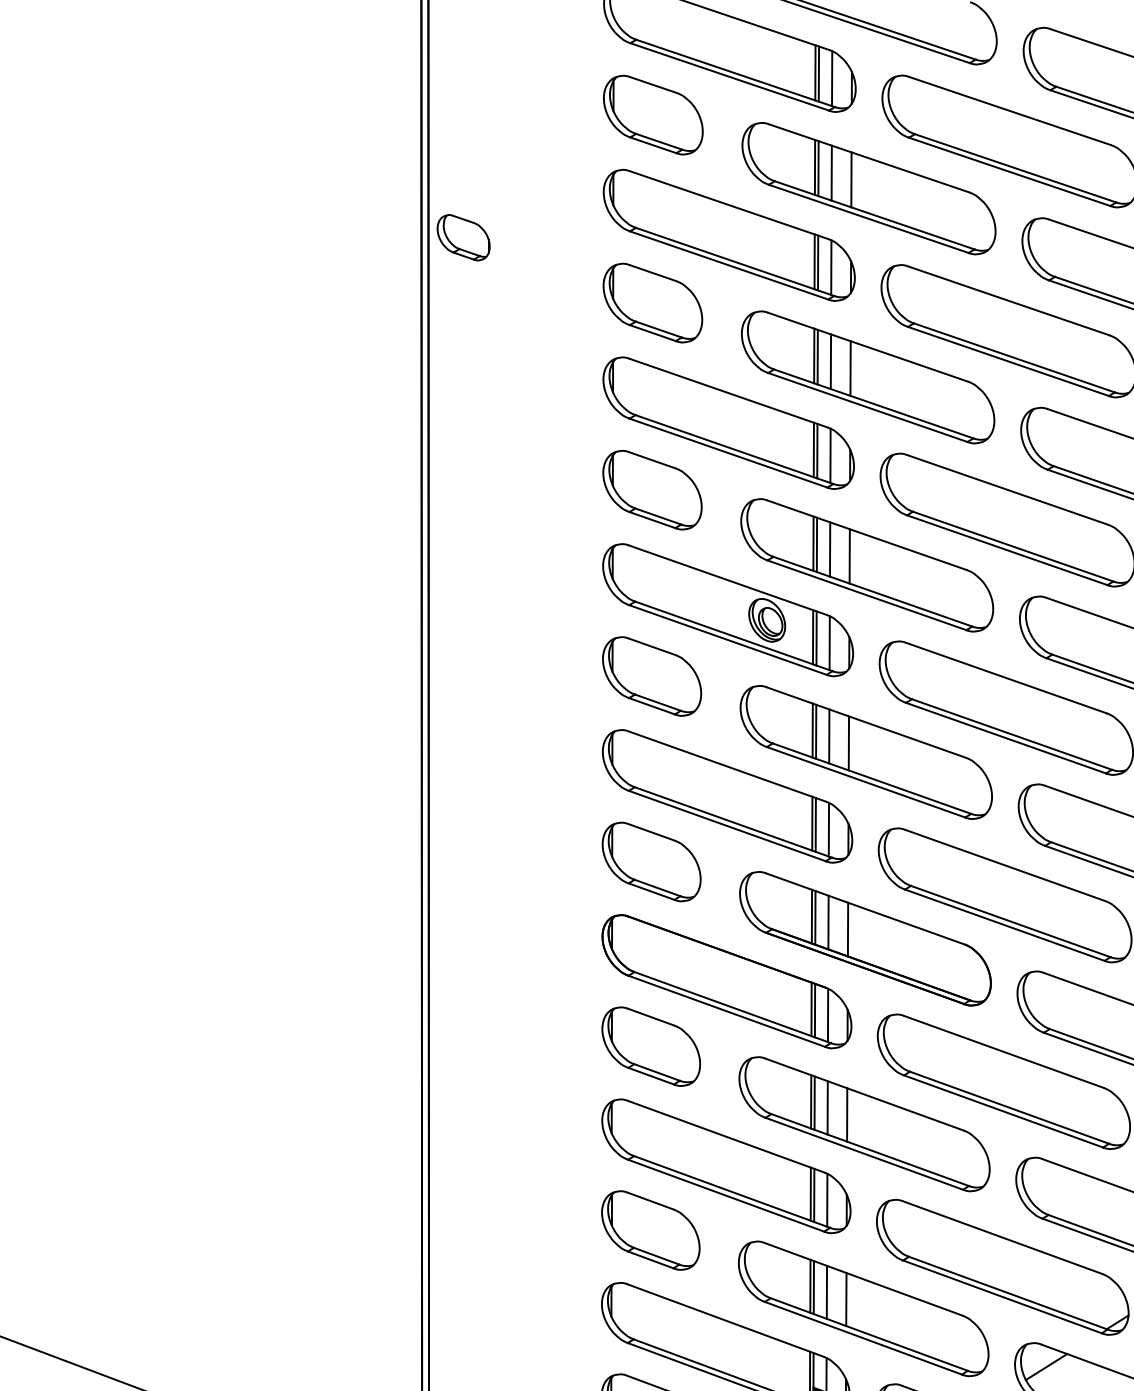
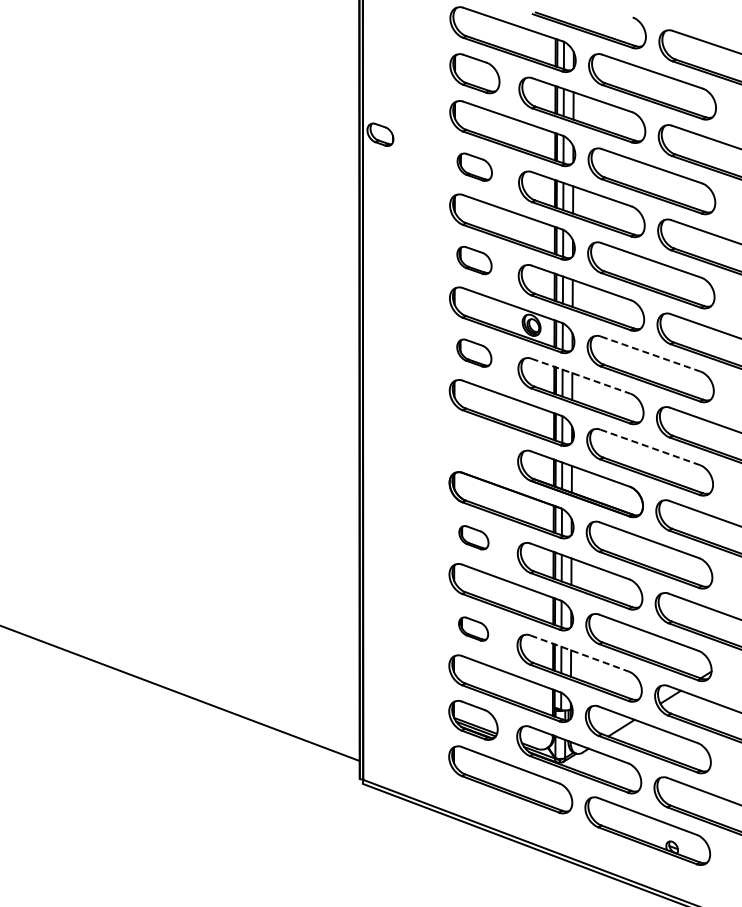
part: (652, 301) -> (474, 166), size x0.7
part: (652, 490) -> (474, 260), size x0.7
part: (652, 674) -> (474, 352), size x0.7
line: (1005, 678) -> (650, 354), solid -> dashed
line: (867, 723) -> (581, 376), solid -> dashed
part: (650, 861) -> (473, 445), removed
line: (1005, 865) -> (650, 447), solid -> dashed
part: (650, 1046) -> (473, 537), size x0.6
part: (650, 1229) -> (473, 628), size x0.6
line: (865, 1279) -> (580, 653), solid -> dashed

